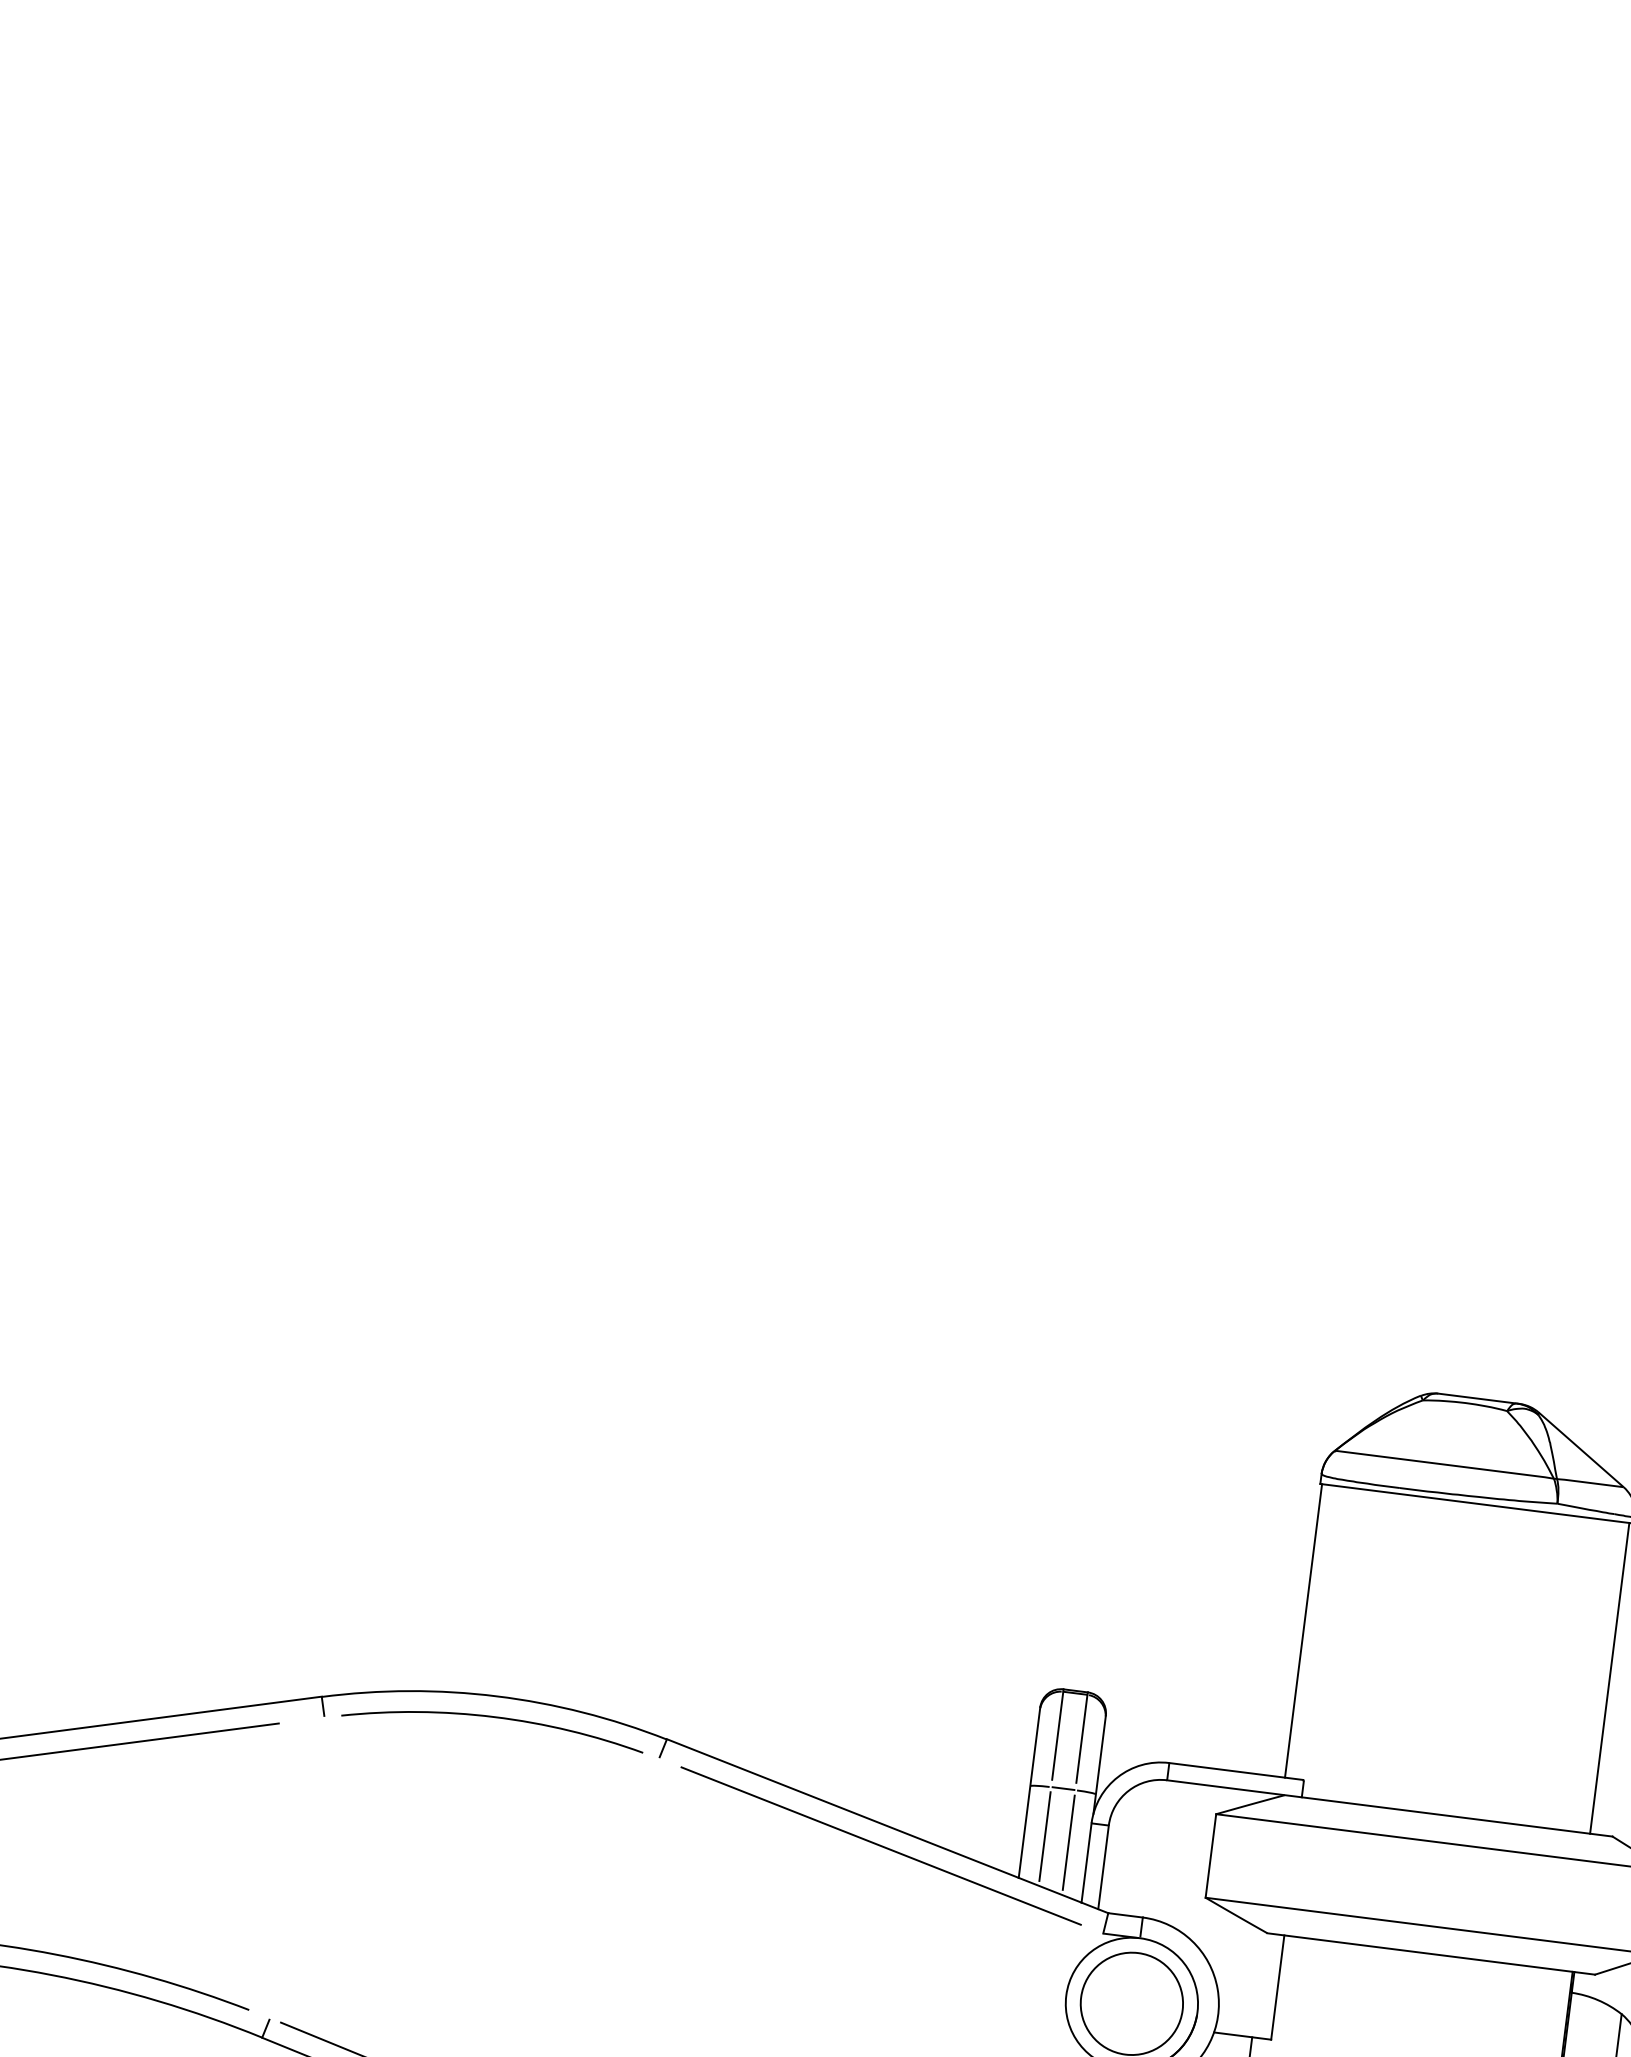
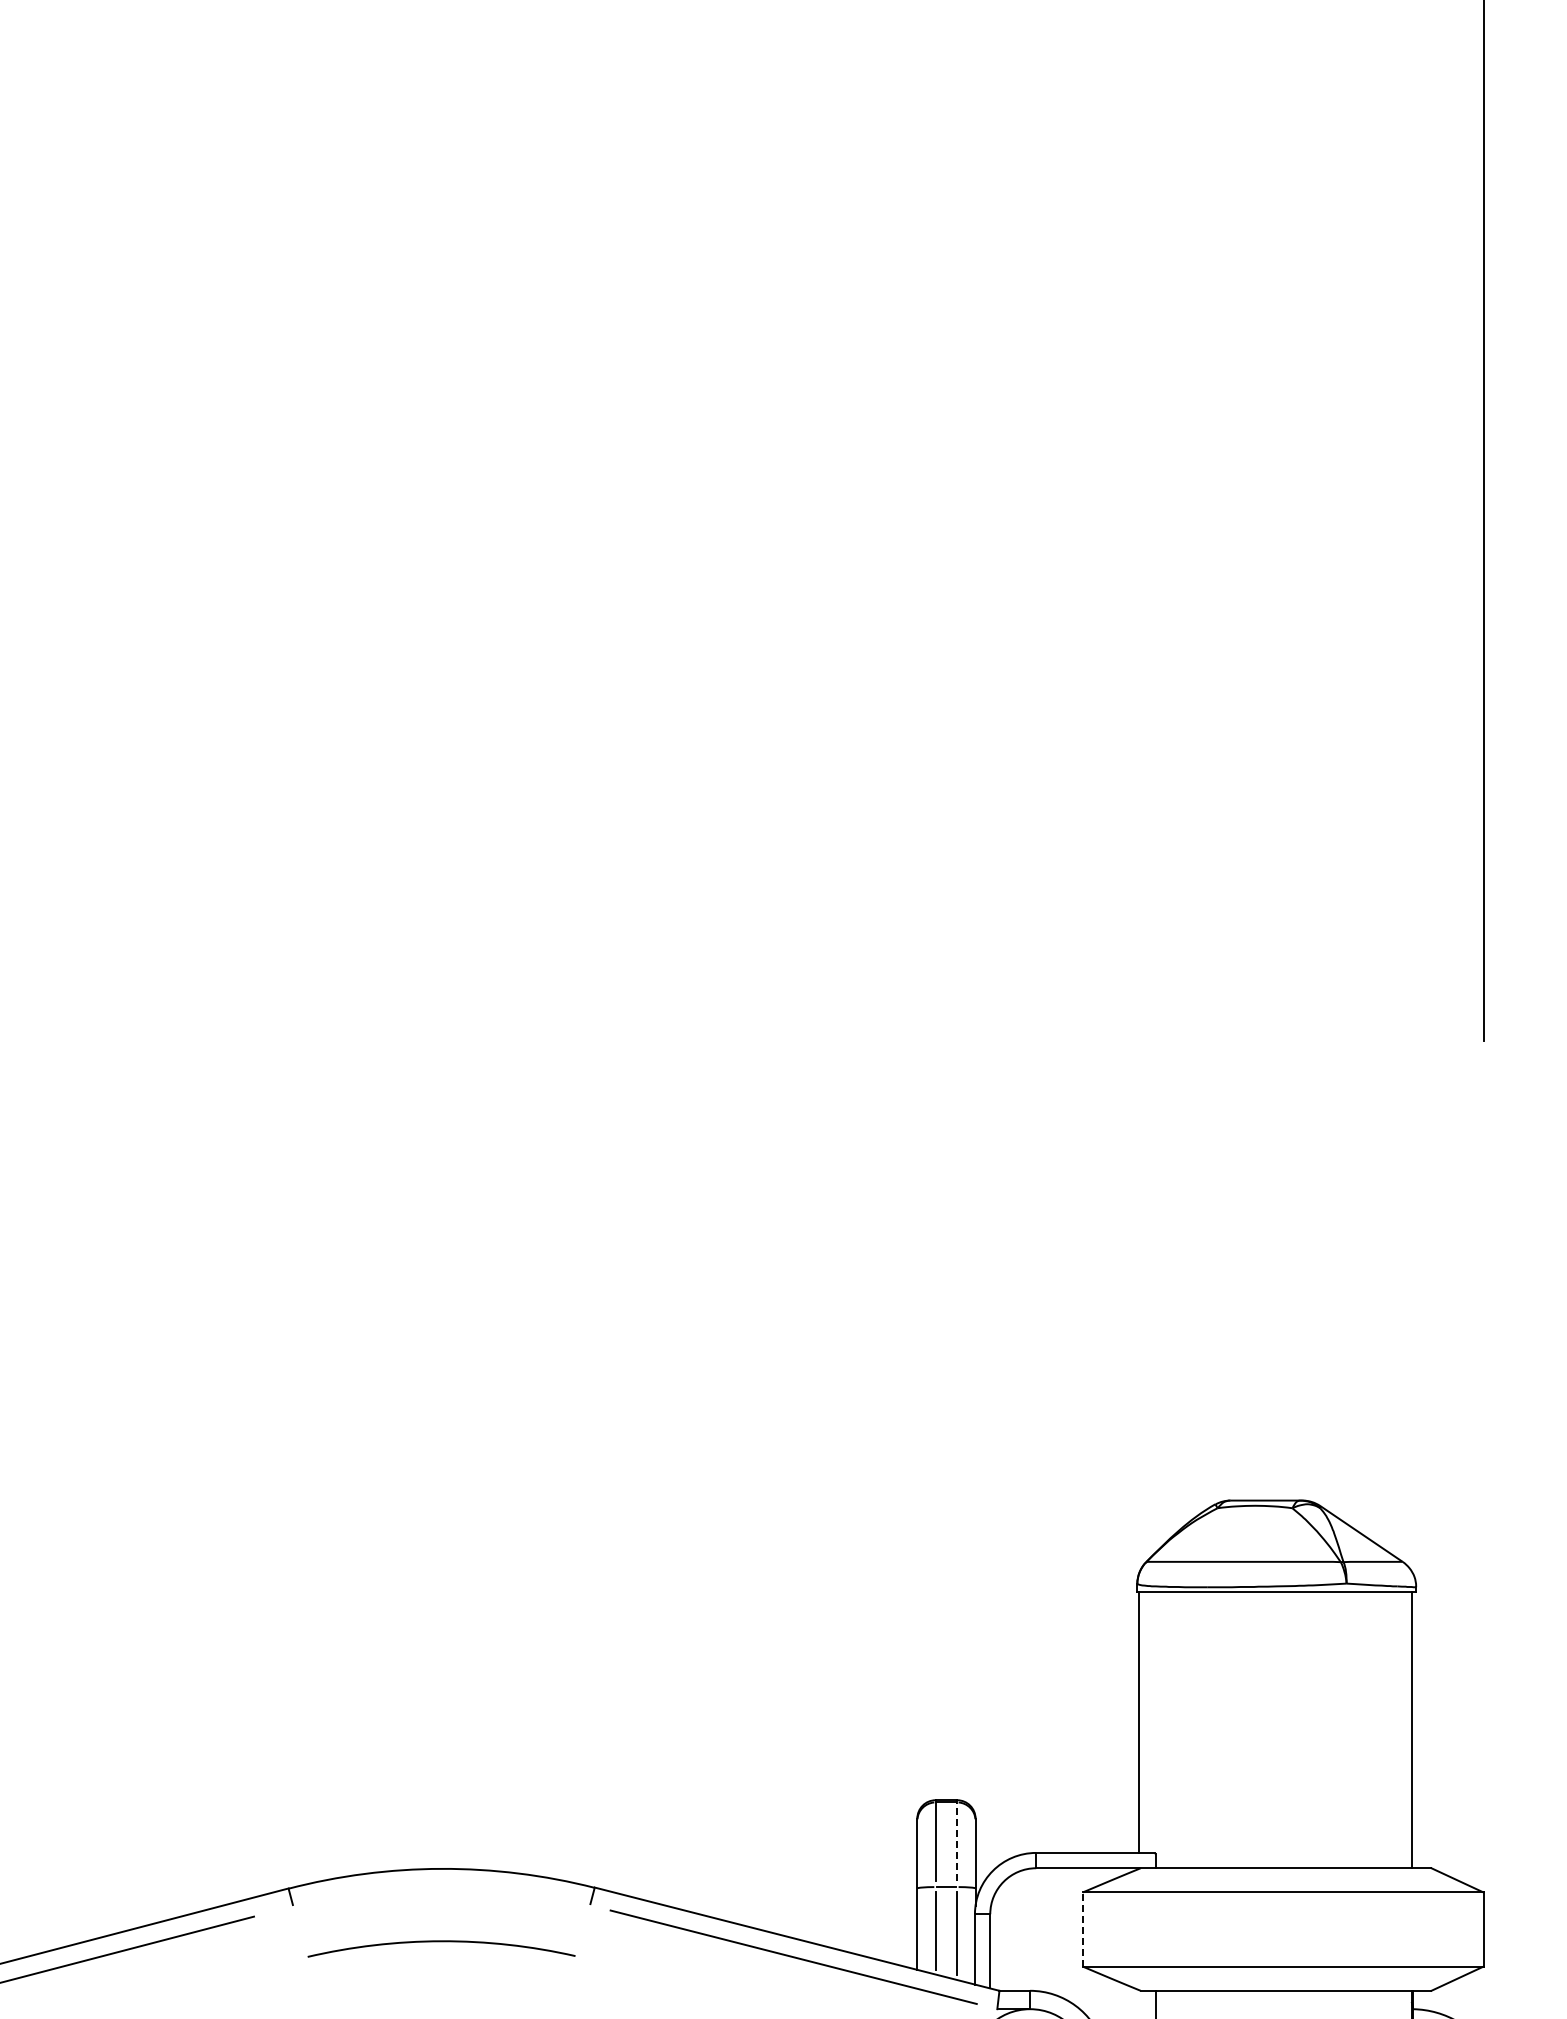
arc: (494, 1718) -> (441, 1942), moved
line: (1082, 1738) -> (957, 1841), solid -> dashed
line: (1210, 1855) -> (1082, 1929), solid -> dashed

